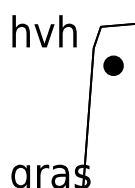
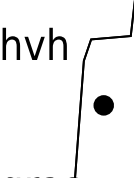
part: (113, 65) -> (103, 105), moved

